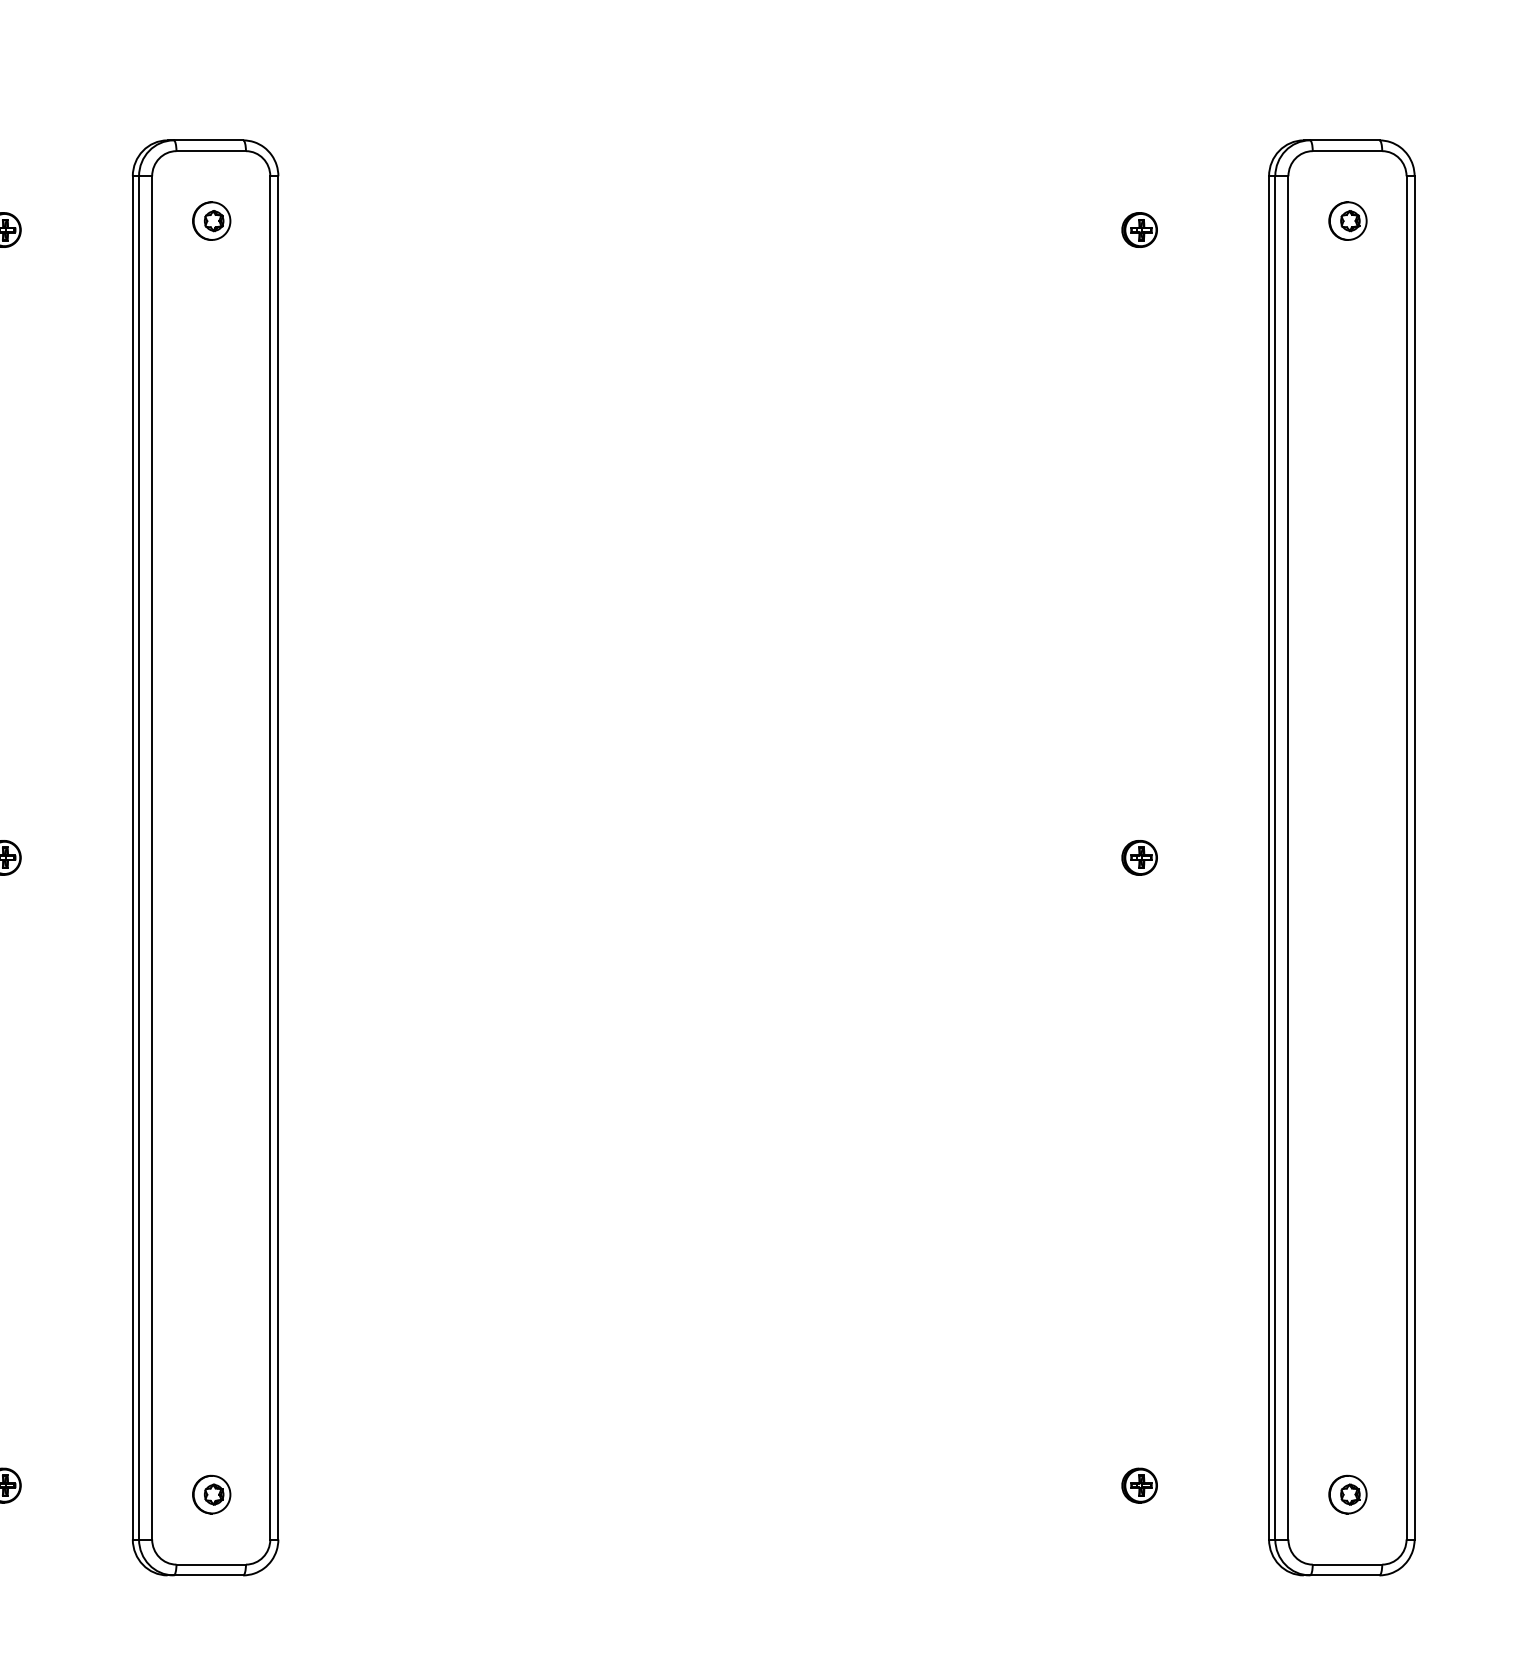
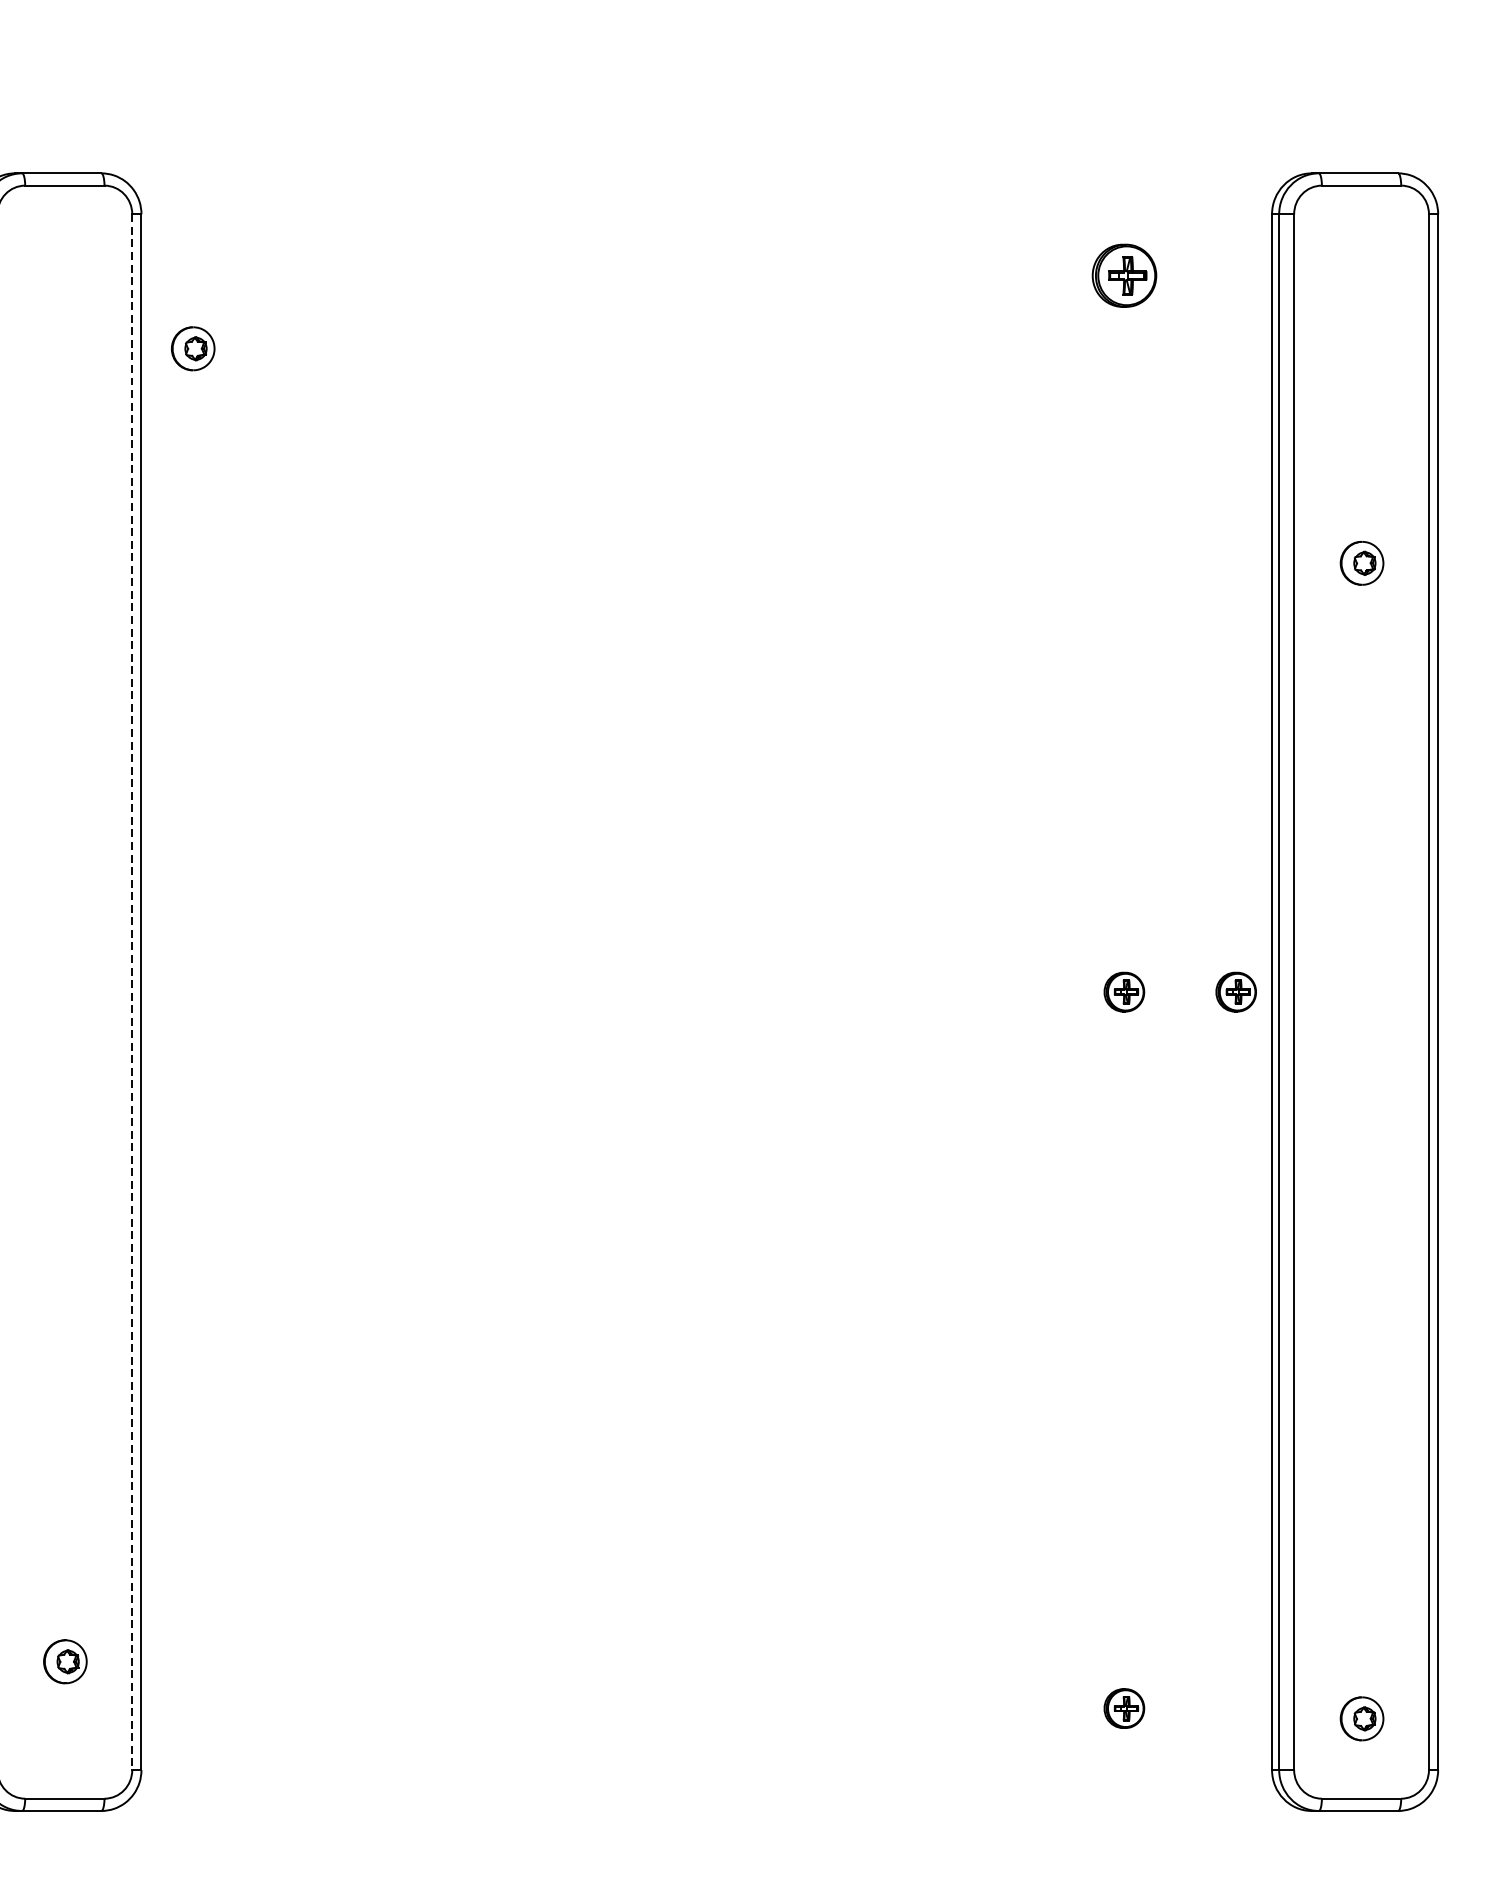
part: (211, 220) -> (192, 348), moved
part: (1347, 220) -> (1361, 562), moved
part: (1139, 229) -> (1124, 275), size x1.6
line: (270, 857) -> (132, 991), solid -> dashed
part: (1237, 857) -> (1236, 991), added
part: (211, 1494) -> (65, 1661), moved

